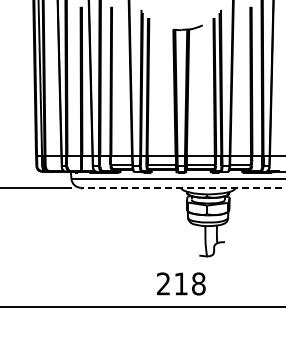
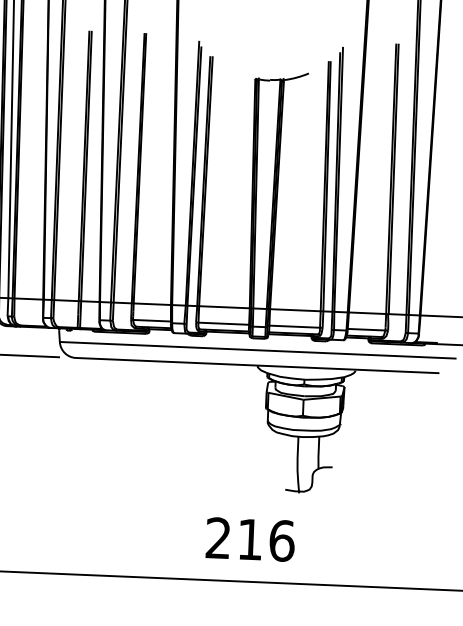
line: (180, 187) -> (256, 365), dashed -> solid
text: (198, 283) -> (281, 540), 218 -> 216

